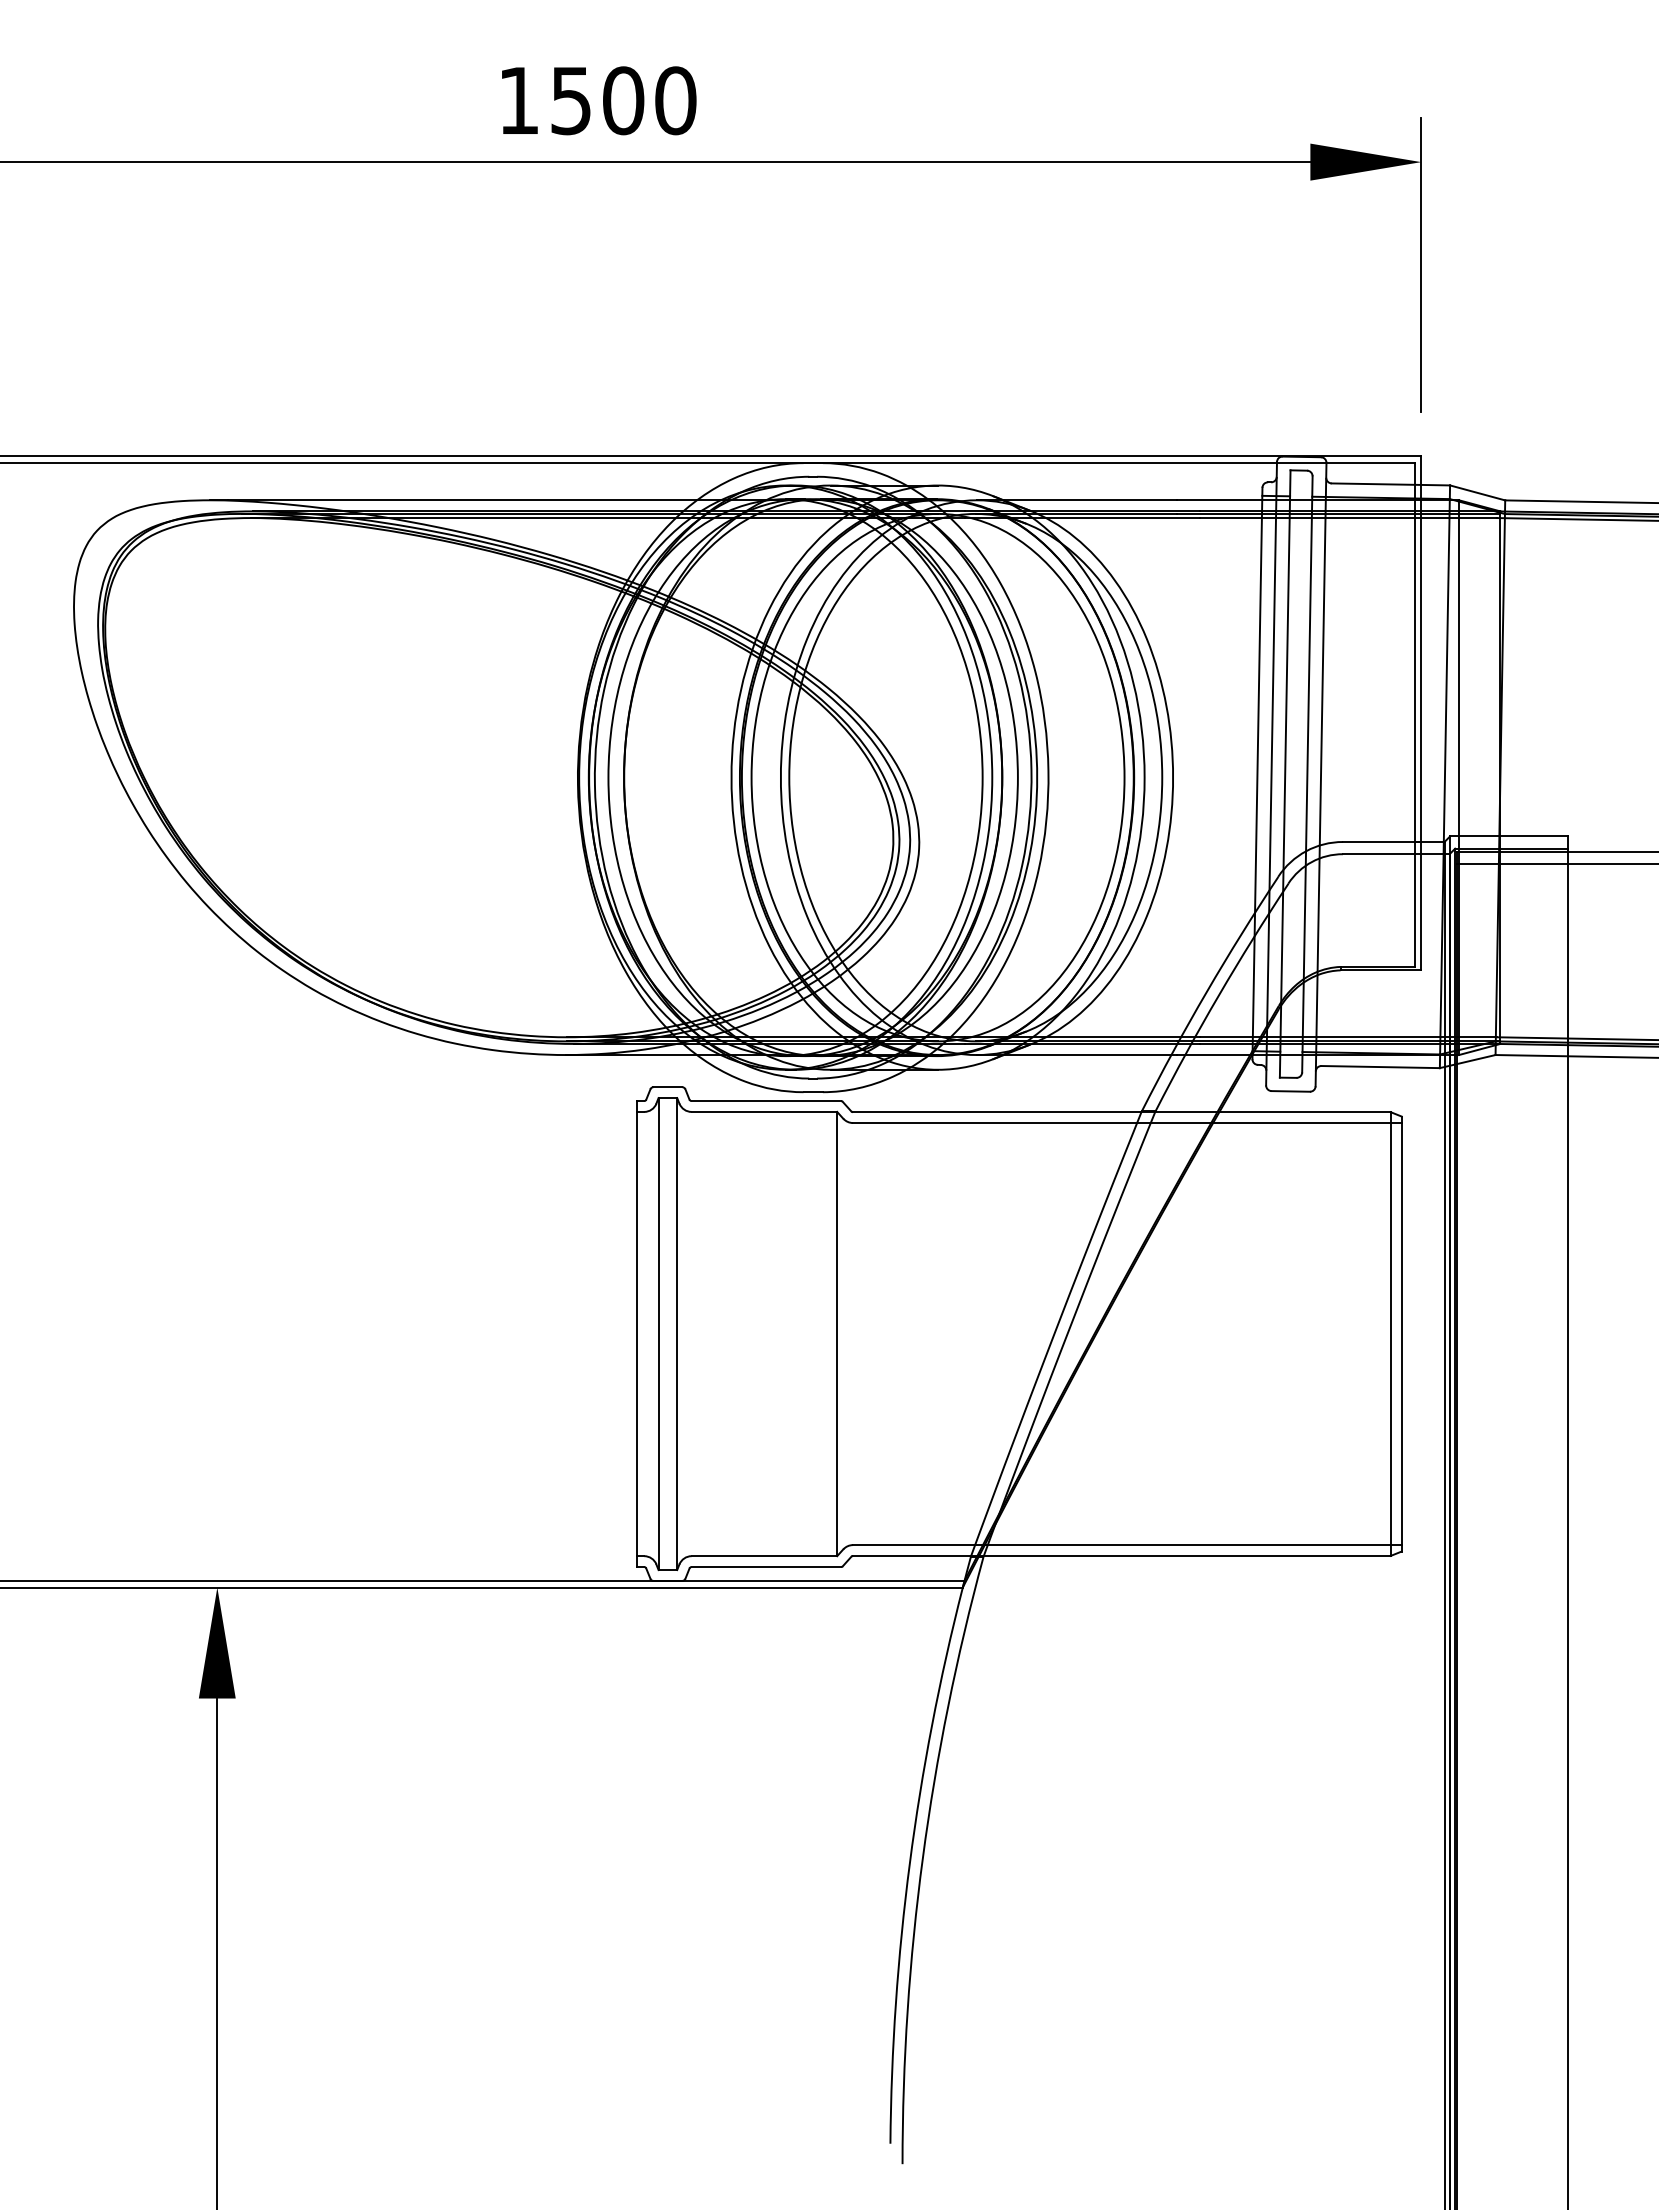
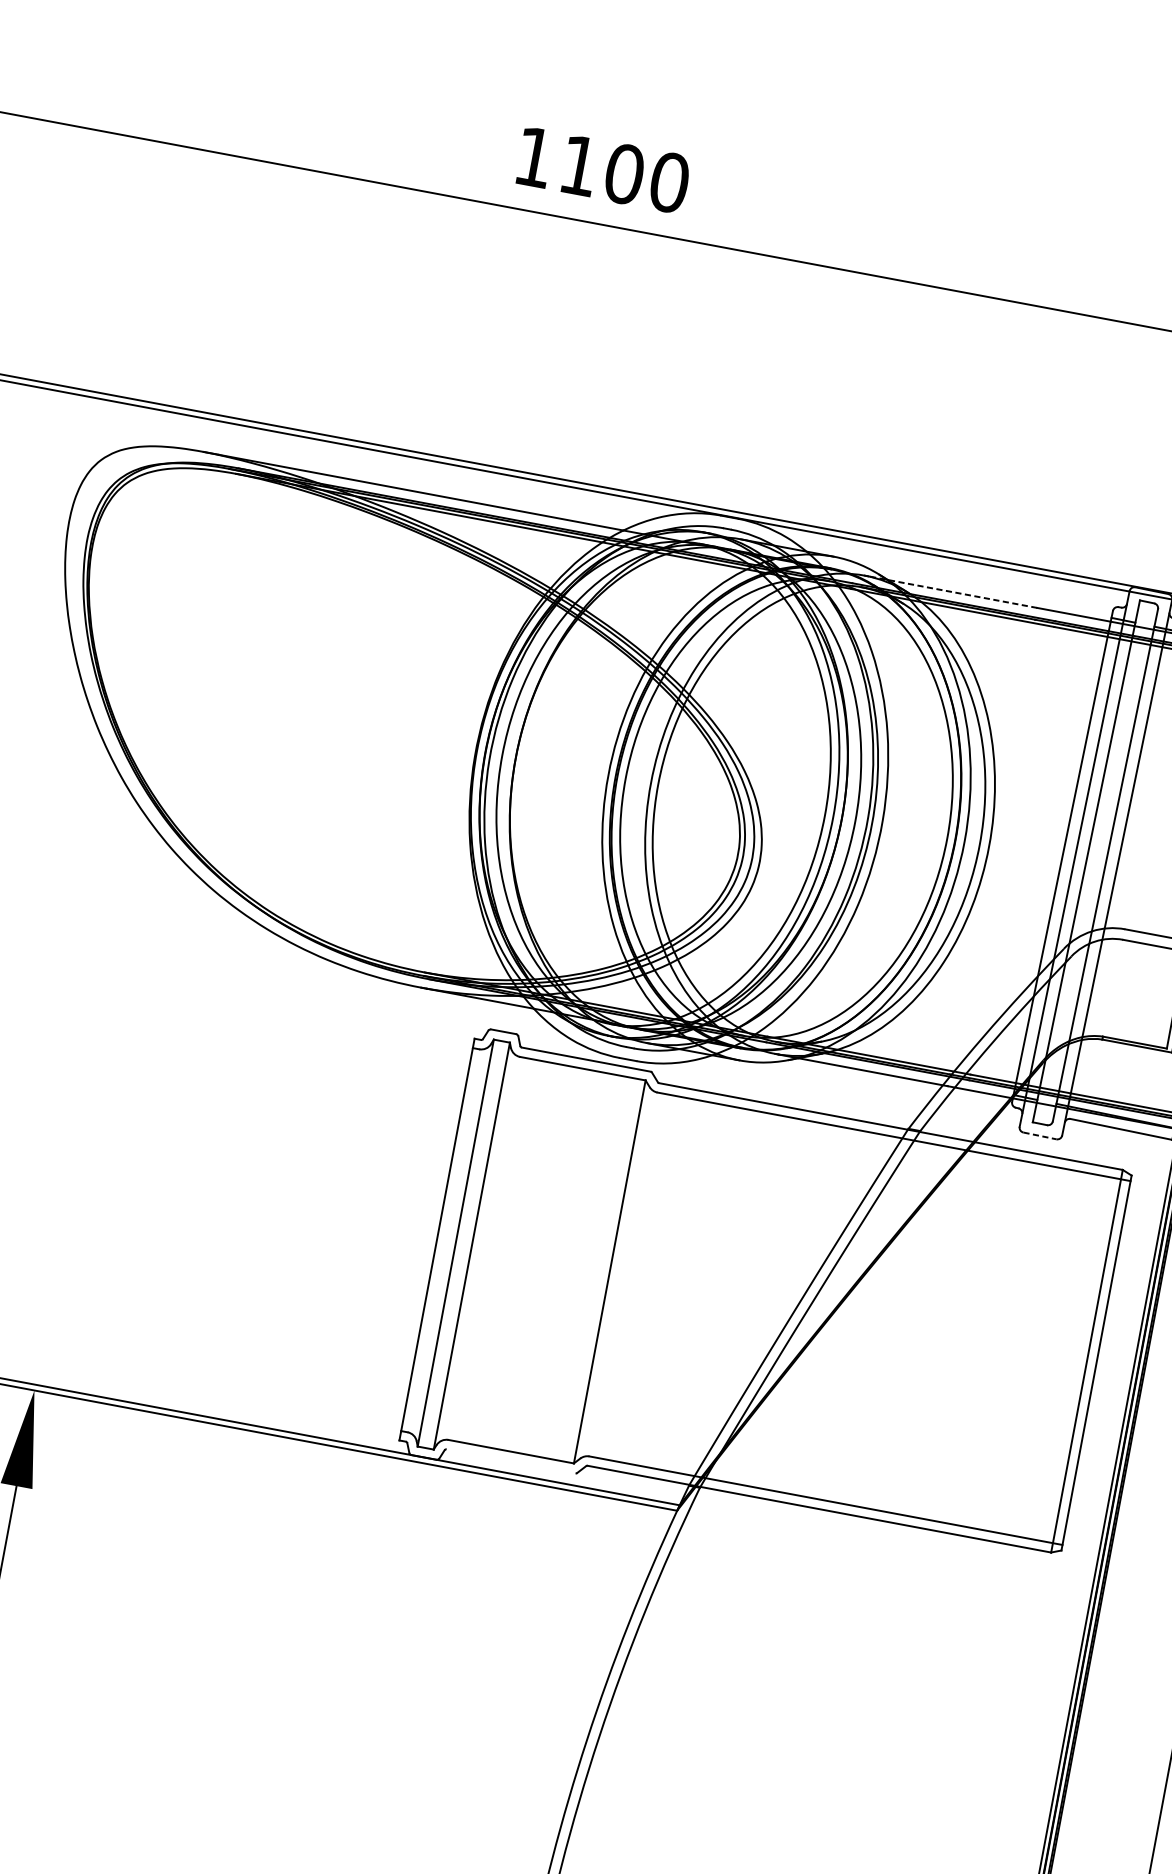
text: (570, 101) -> (578, 166), 1500 -> 1100
line: (1078, 500) -> (952, 592), solid -> dashed
line: (1291, 1091) -> (1040, 1136), solid -> dashed
line: (766, 1567) -> (511, 1461), removed

